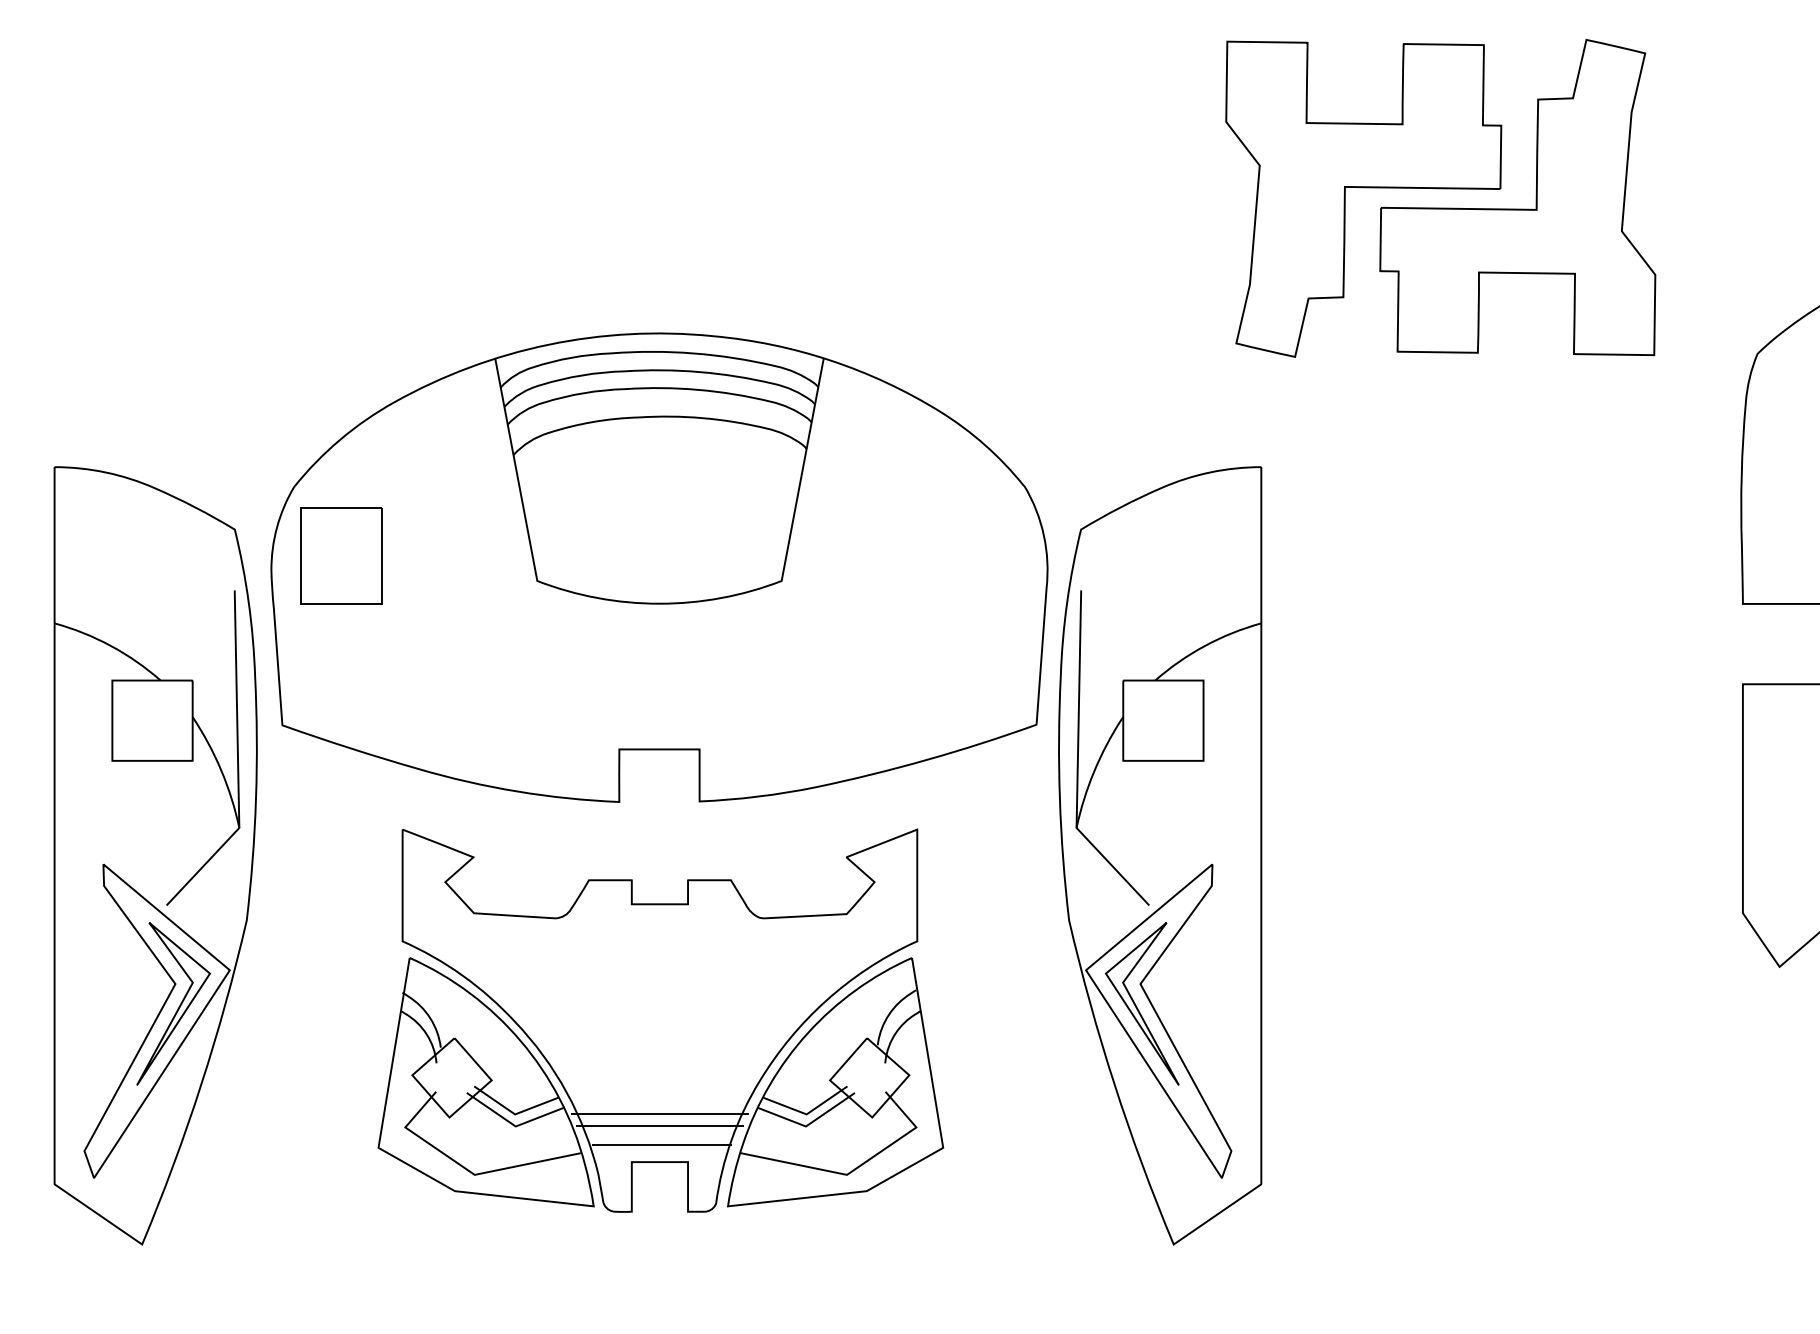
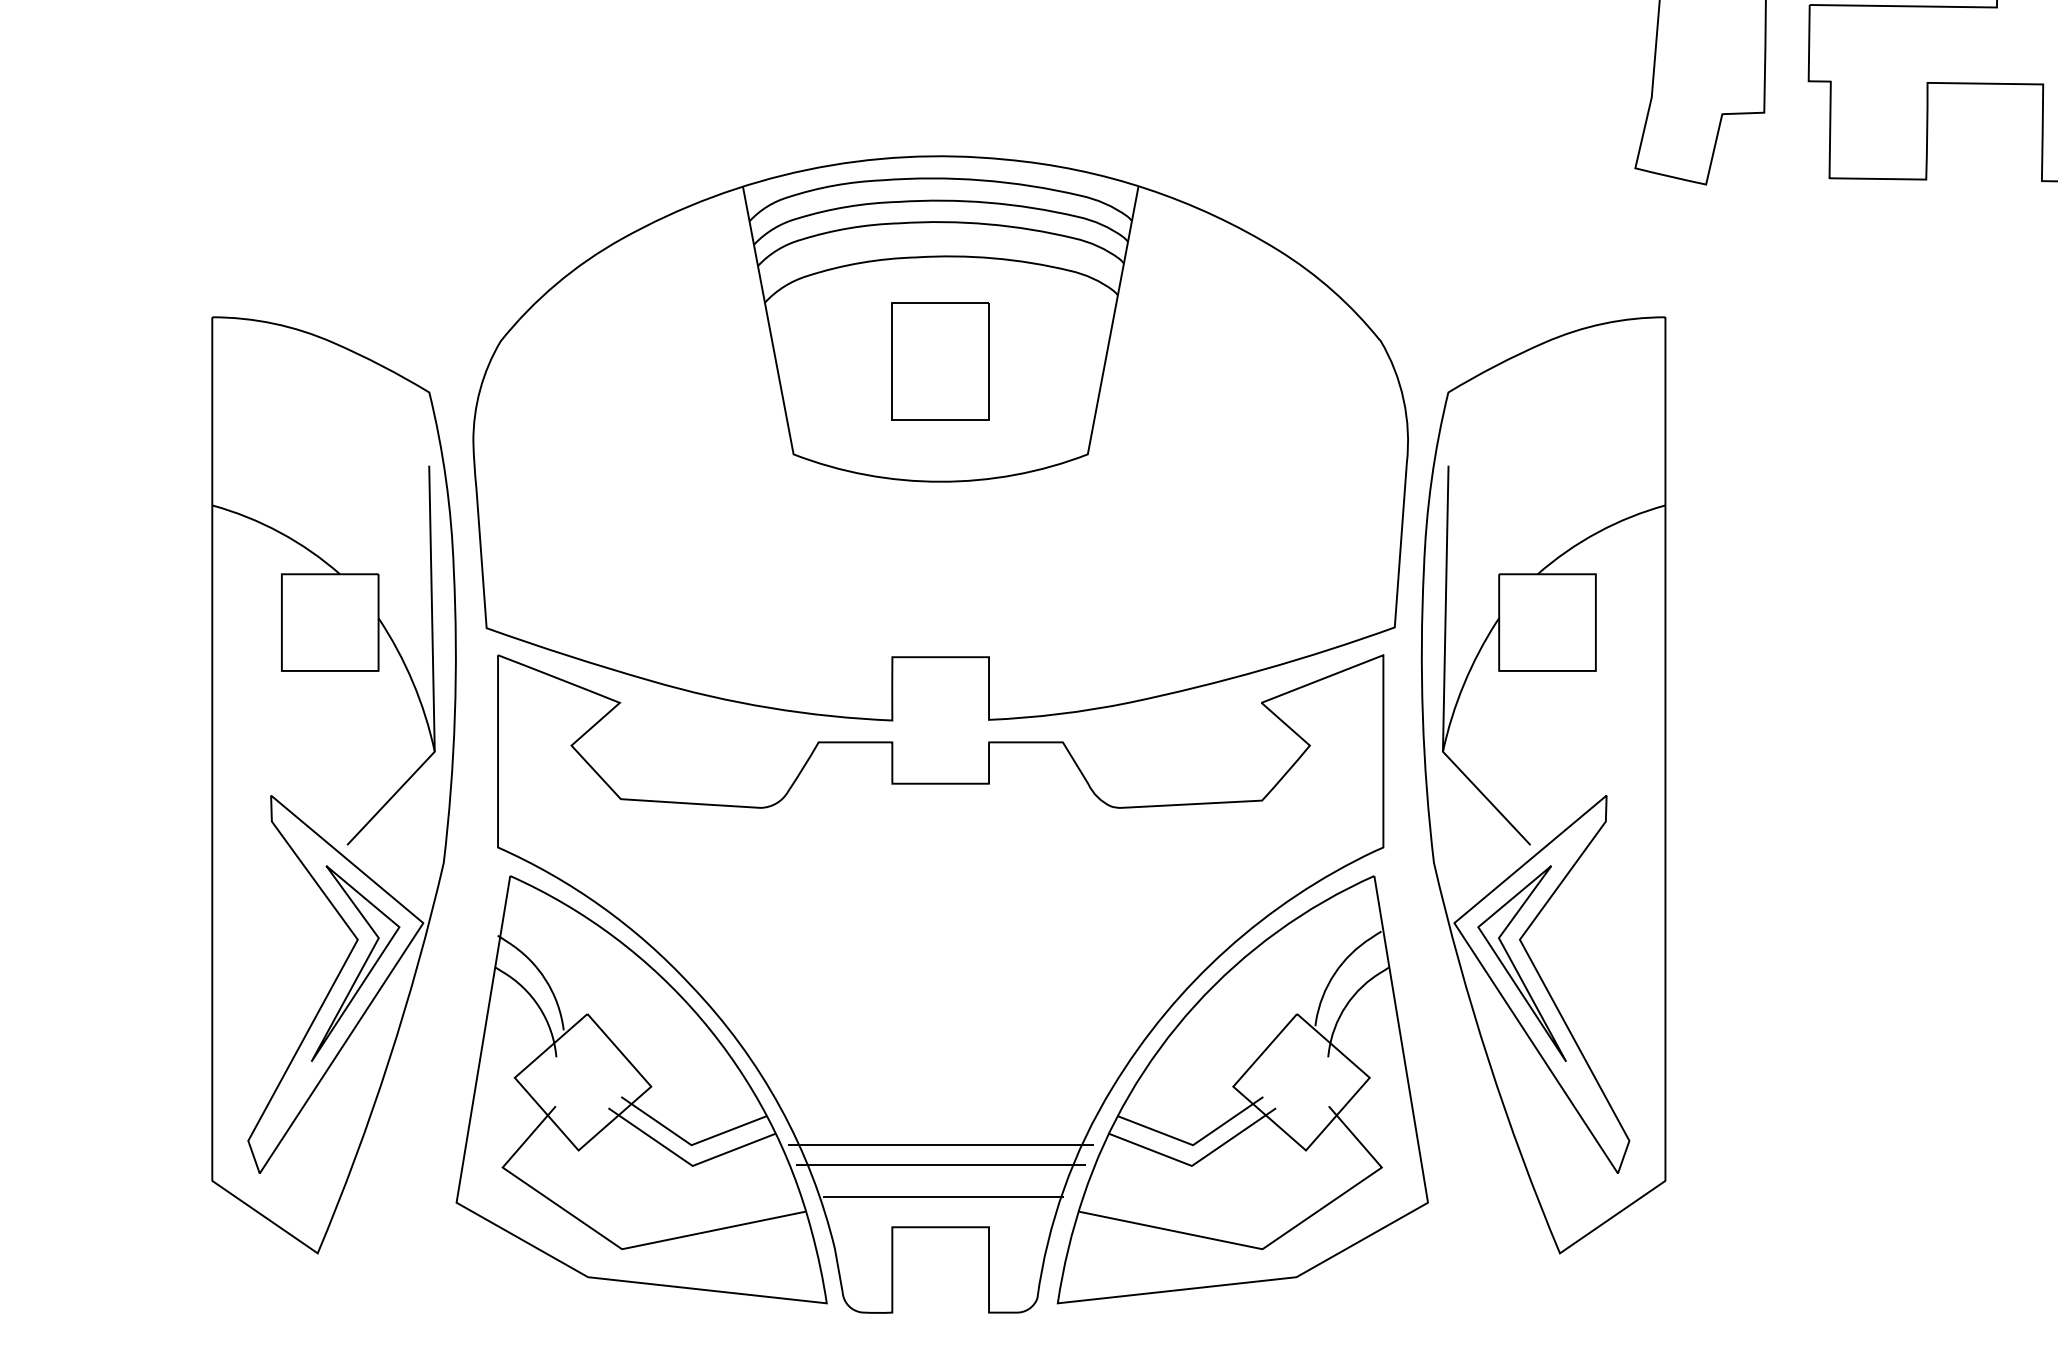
part: (341, 555) -> (940, 361), moved
part: (660, 1020) -> (941, 983), size x1.43

